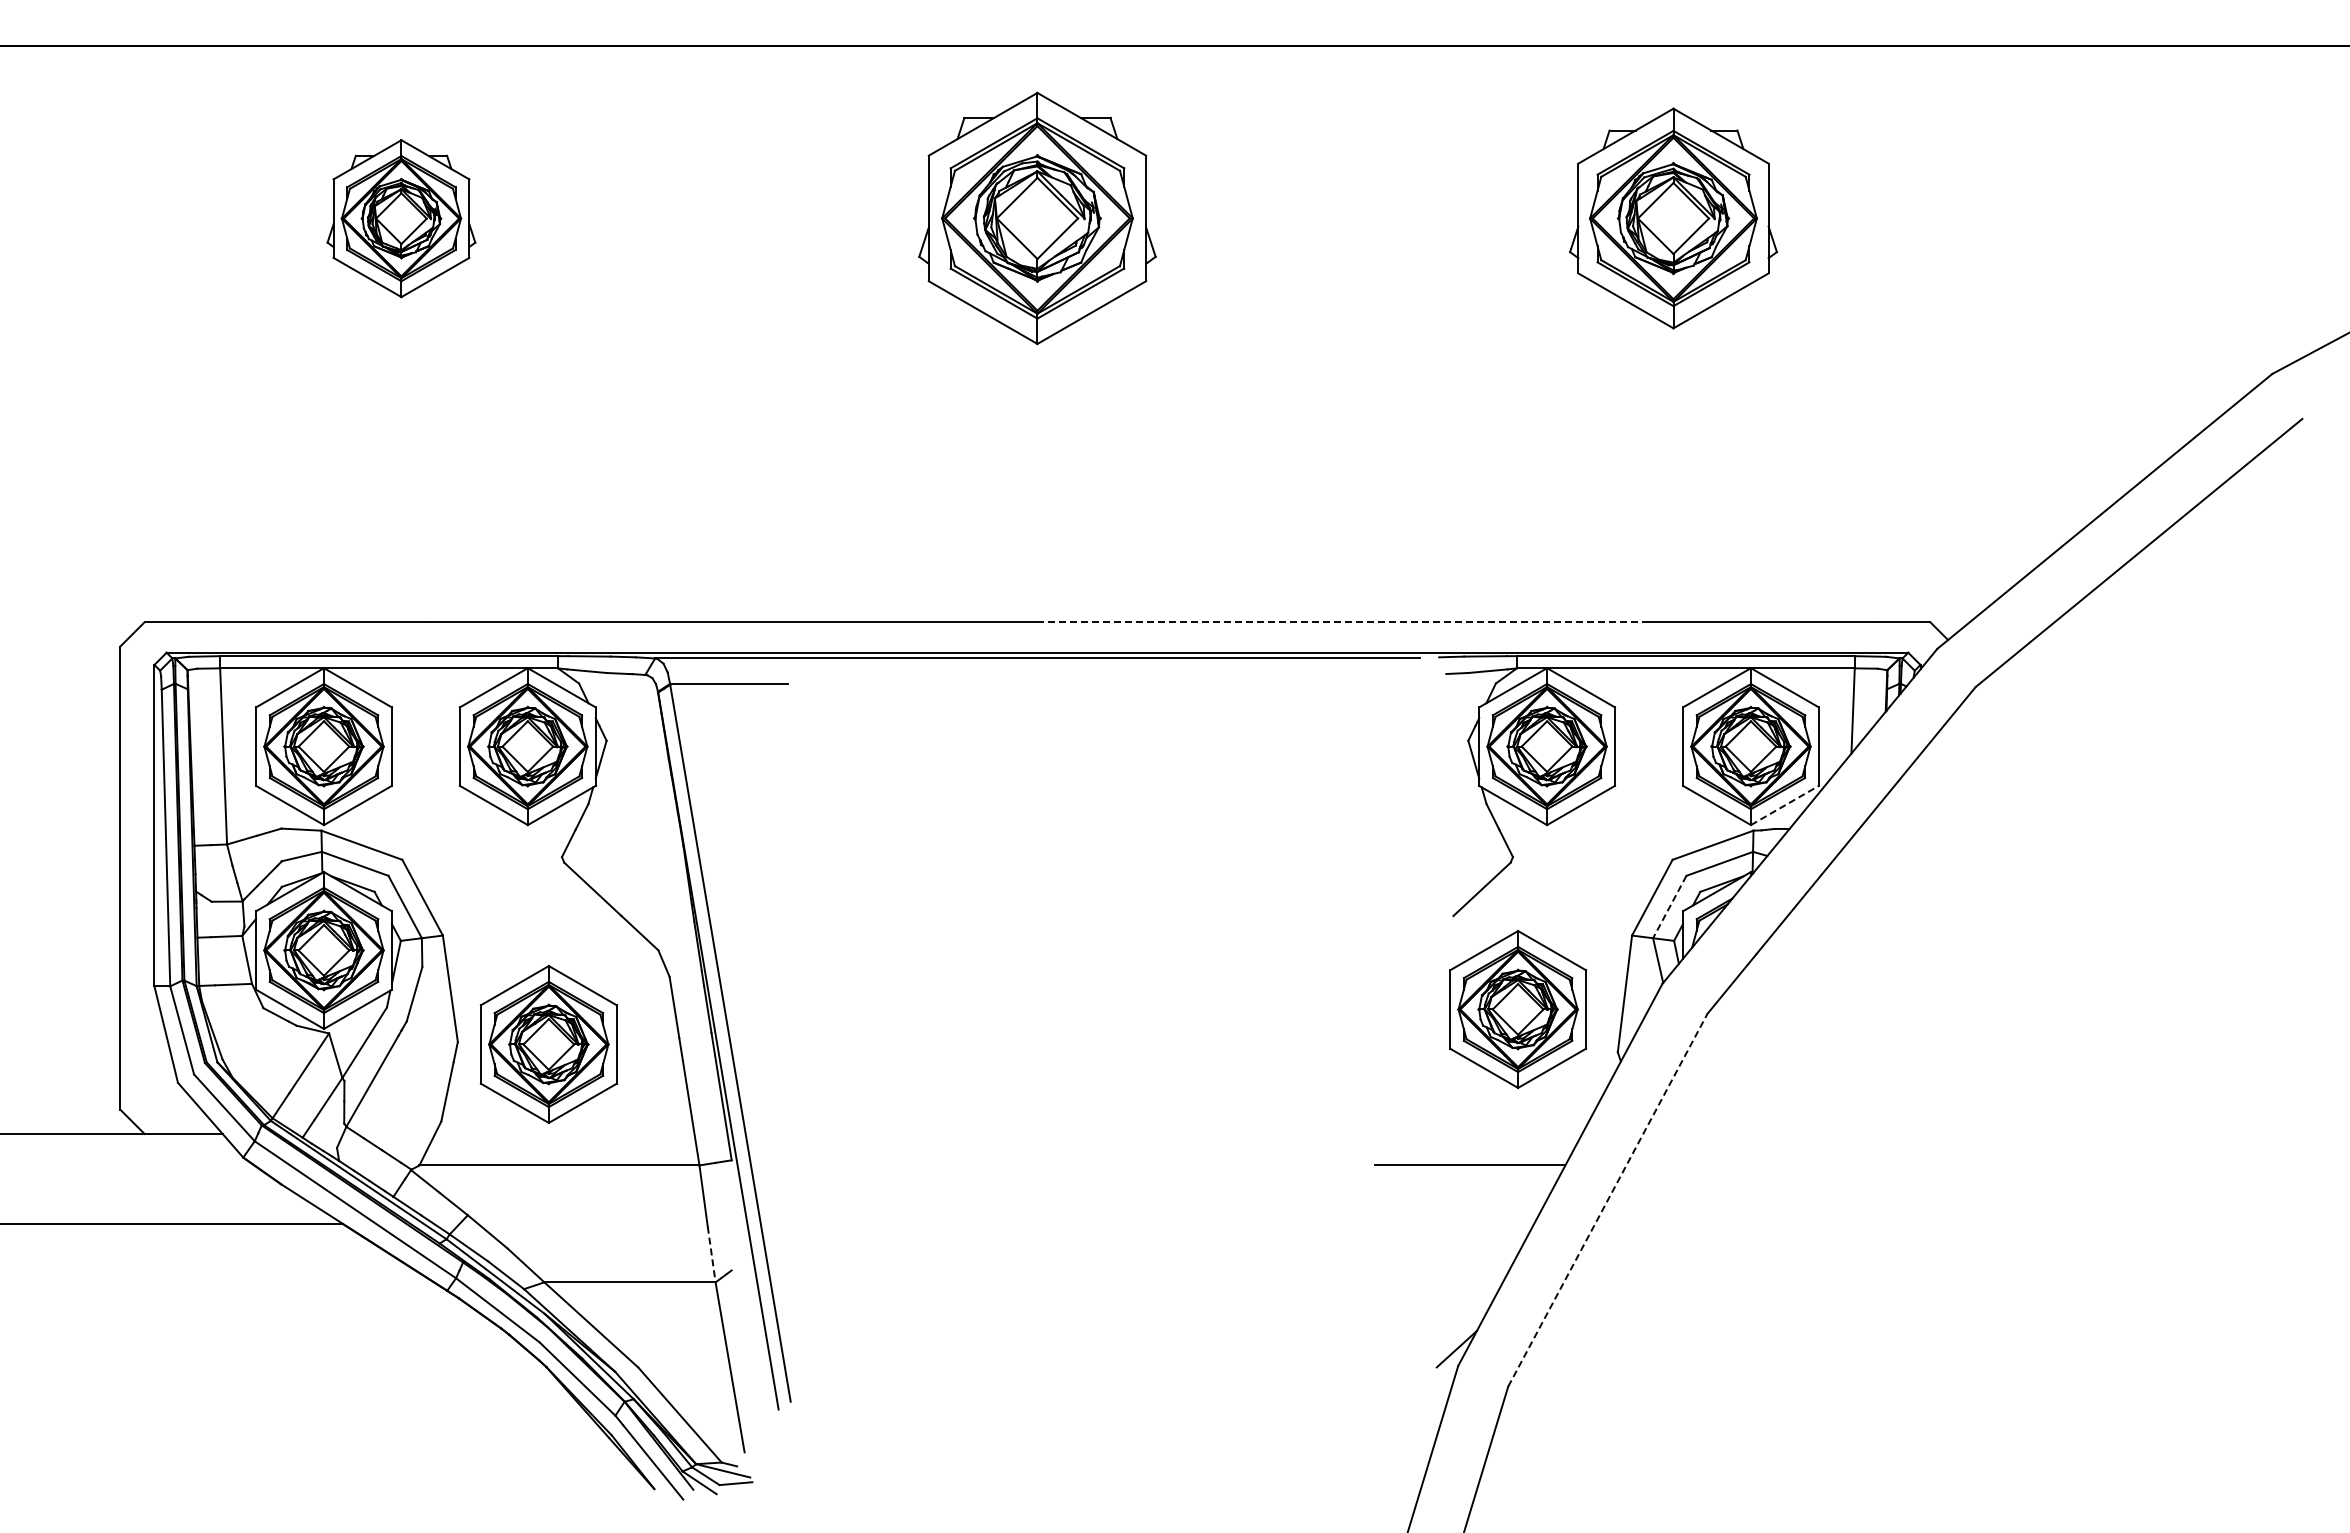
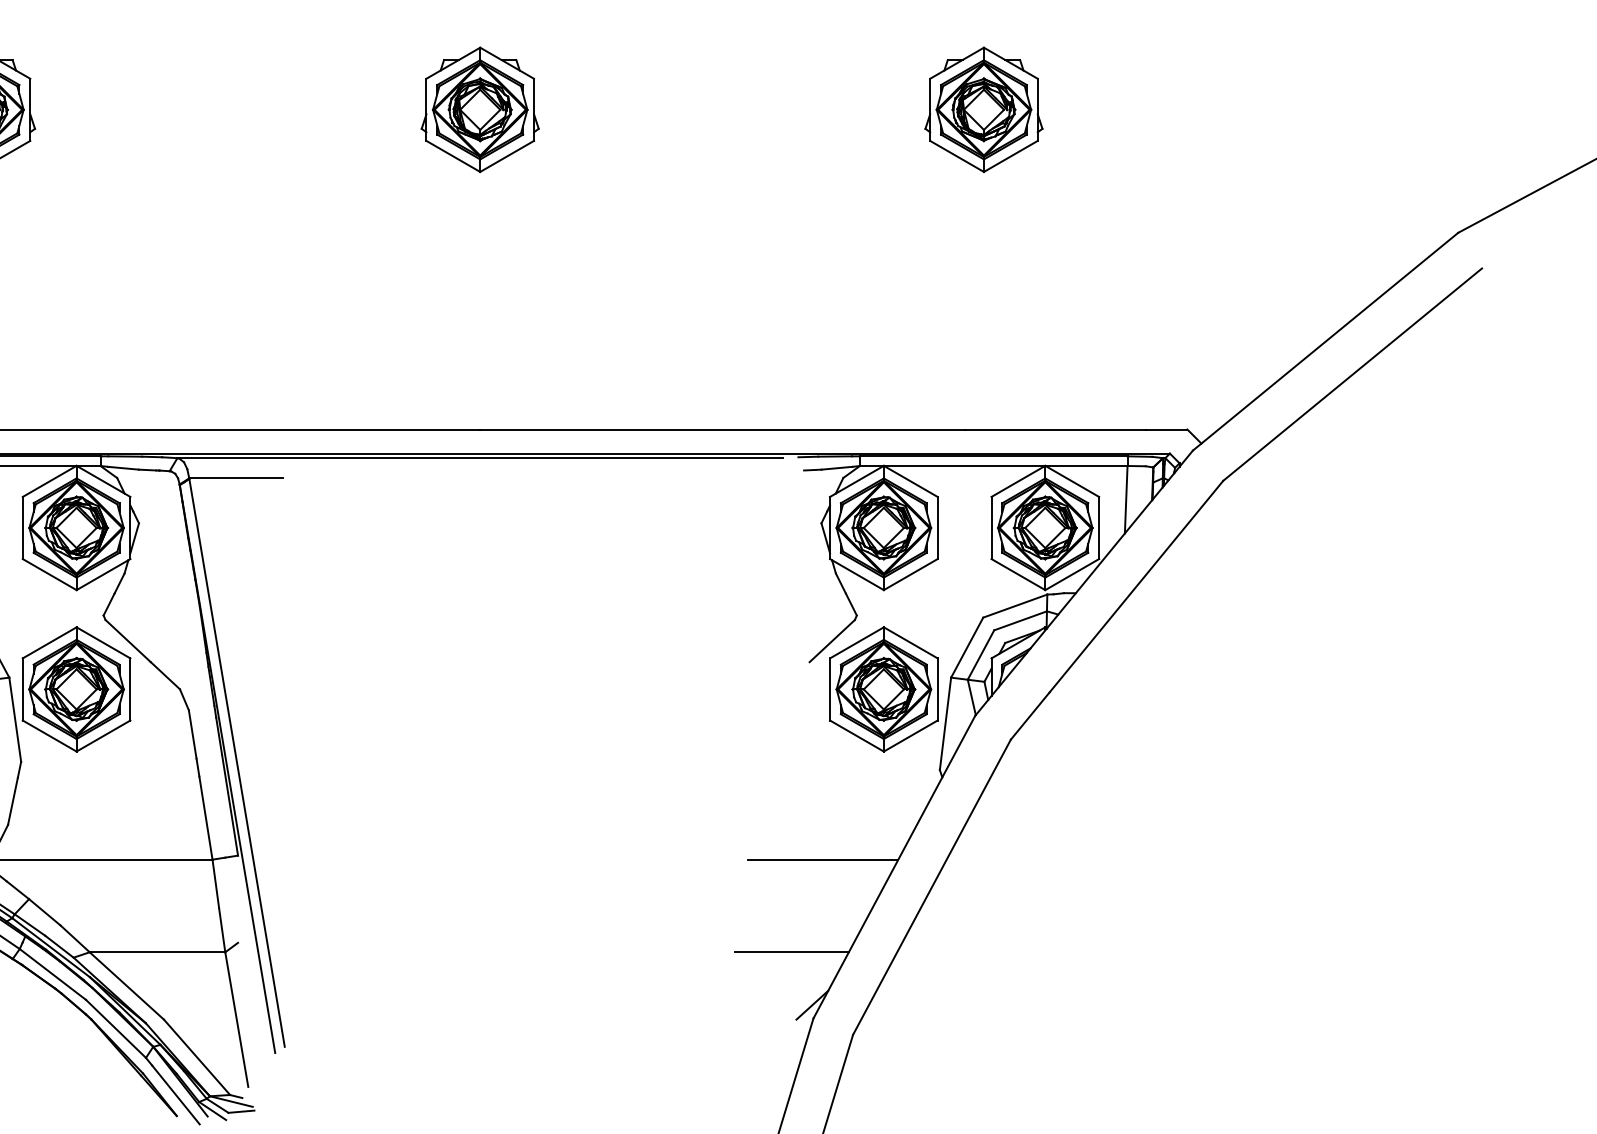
part: (1037, 218) -> (480, 109), size x0.62
part: (1673, 218) -> (983, 109), size x0.71
line: (1343, 622) -> (722, 429), dashed -> solid
line: (1785, 805) -> (1072, 574), dashed -> solid
line: (1669, 907) -> (980, 655), dashed -> solid
part: (1517, 1009) -> (883, 689), moved
part: (548, 1044) -> (76, 689), moved
line: (1608, 1199) -> (932, 886), dashed -> solid
line: (711, 1255) -> (222, 931), dashed -> solid
line: (1430, 1282) -> (791, 952), added

